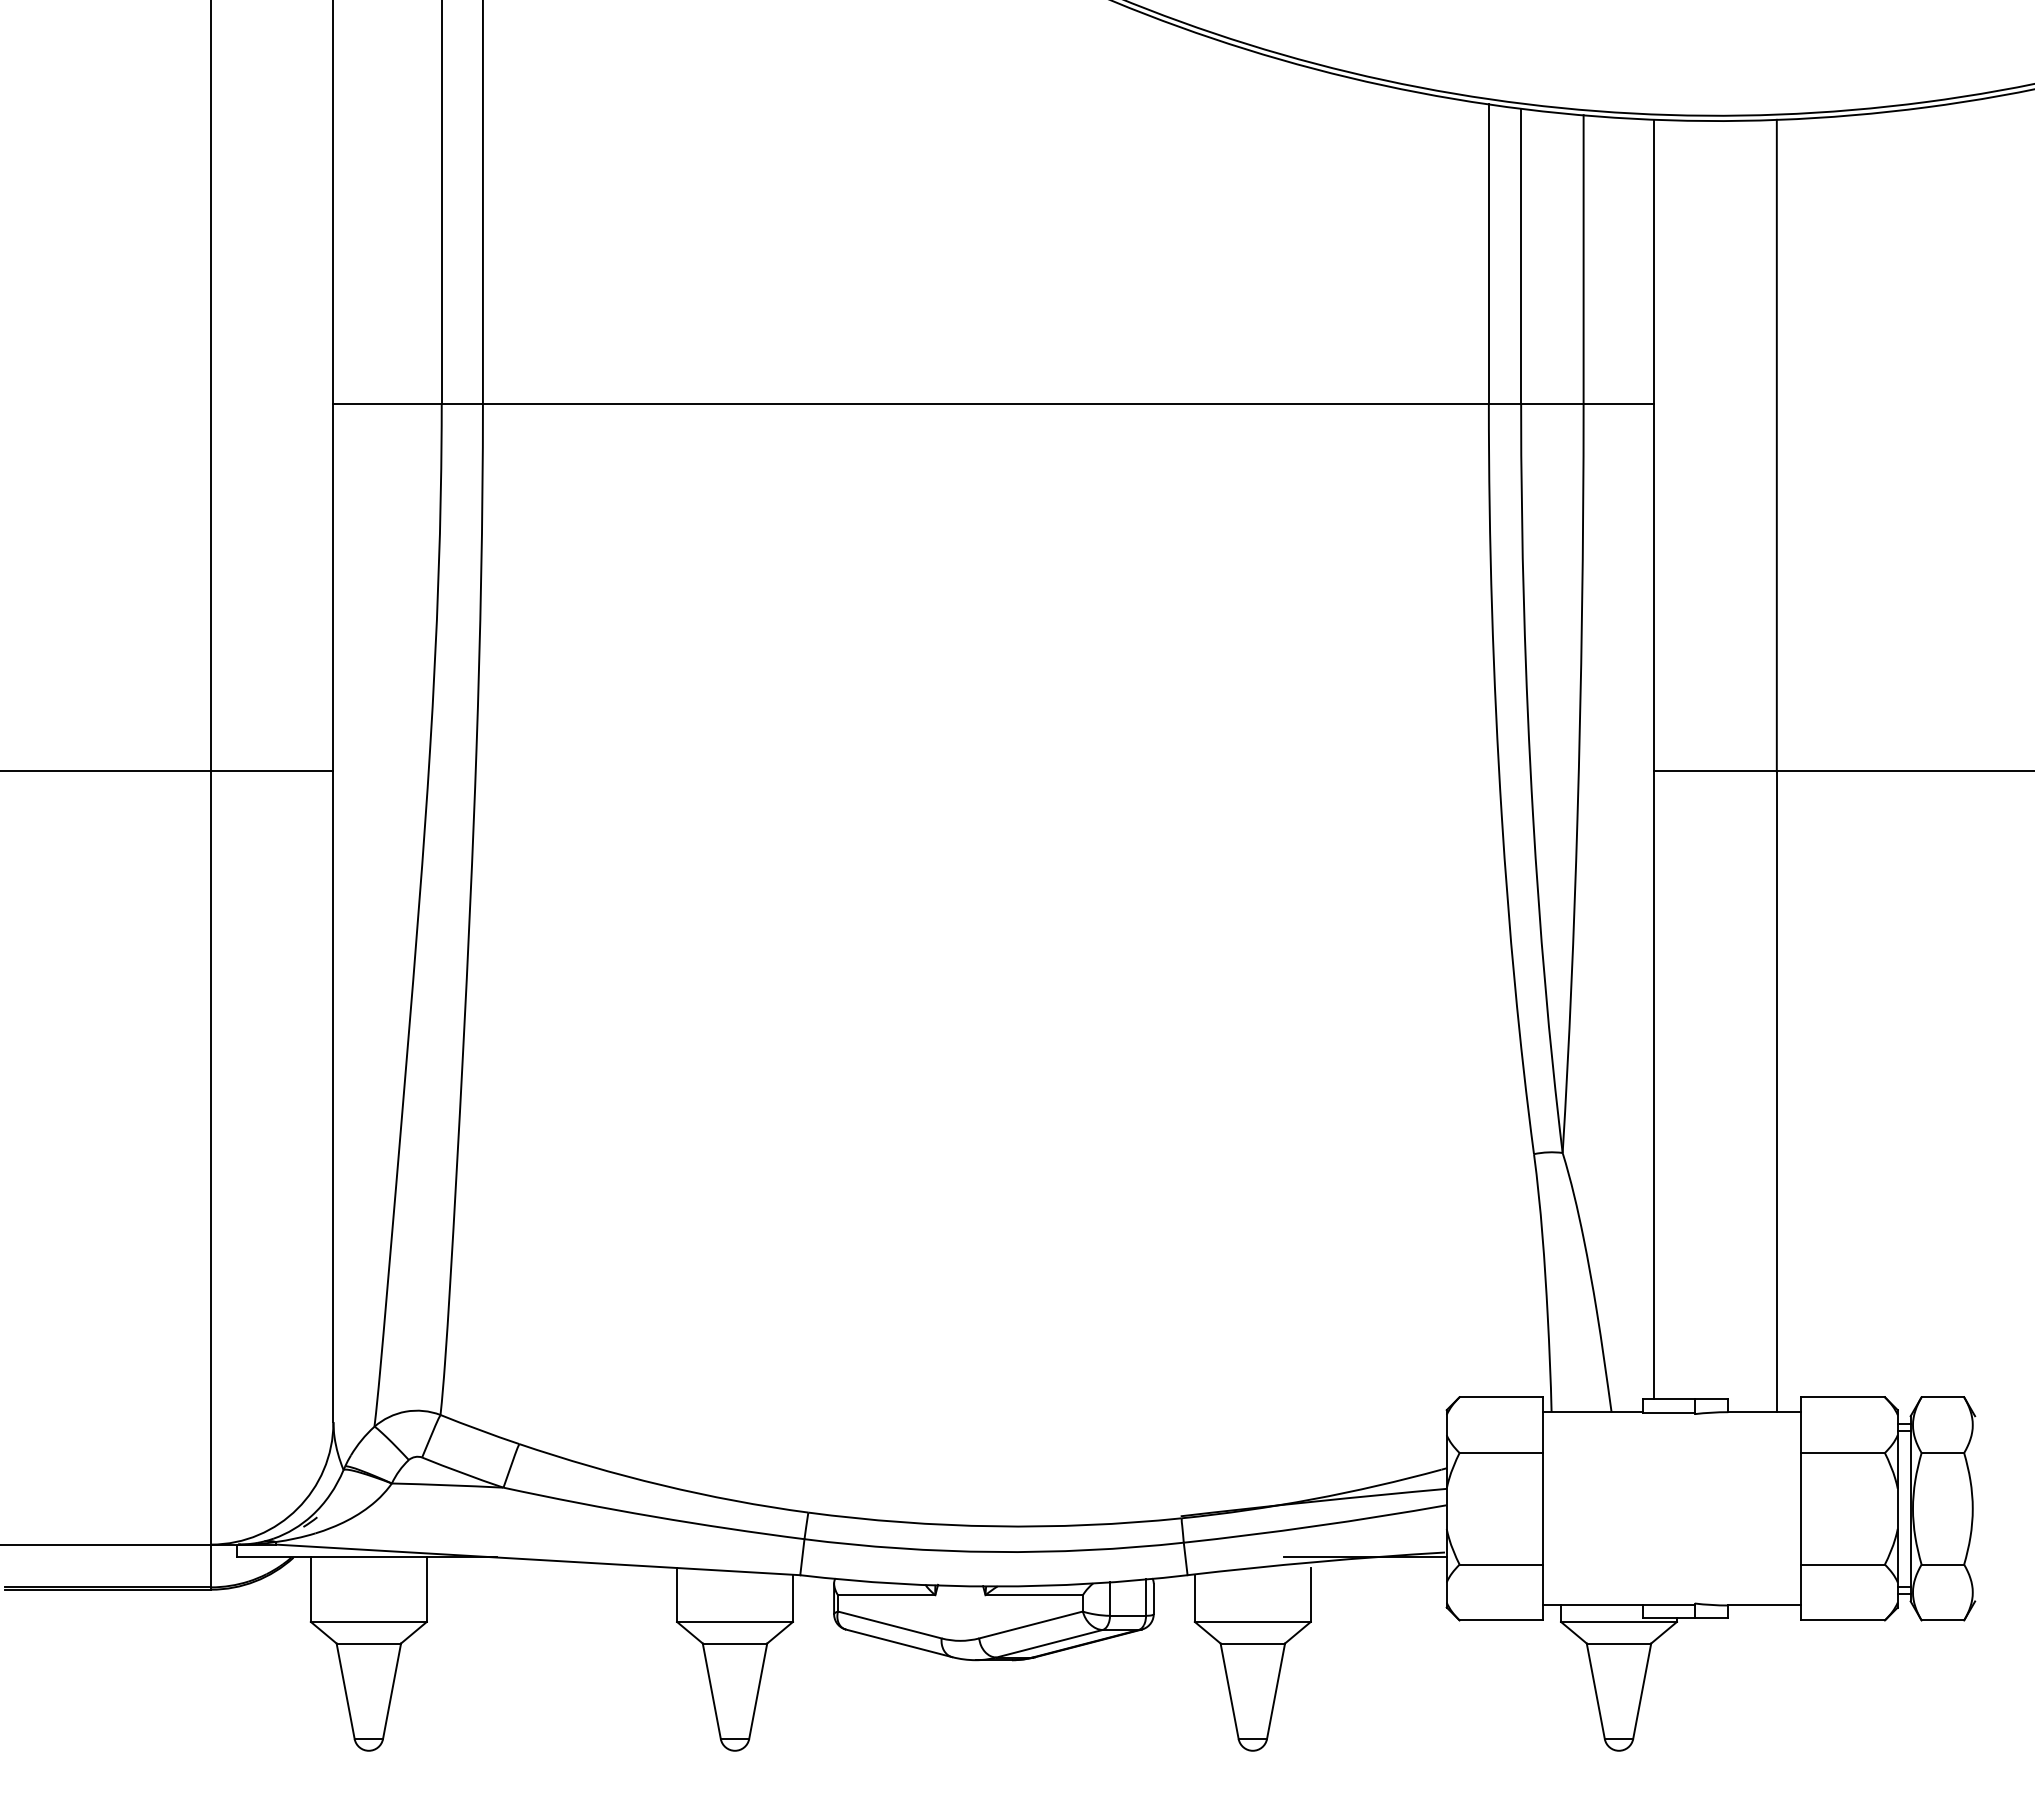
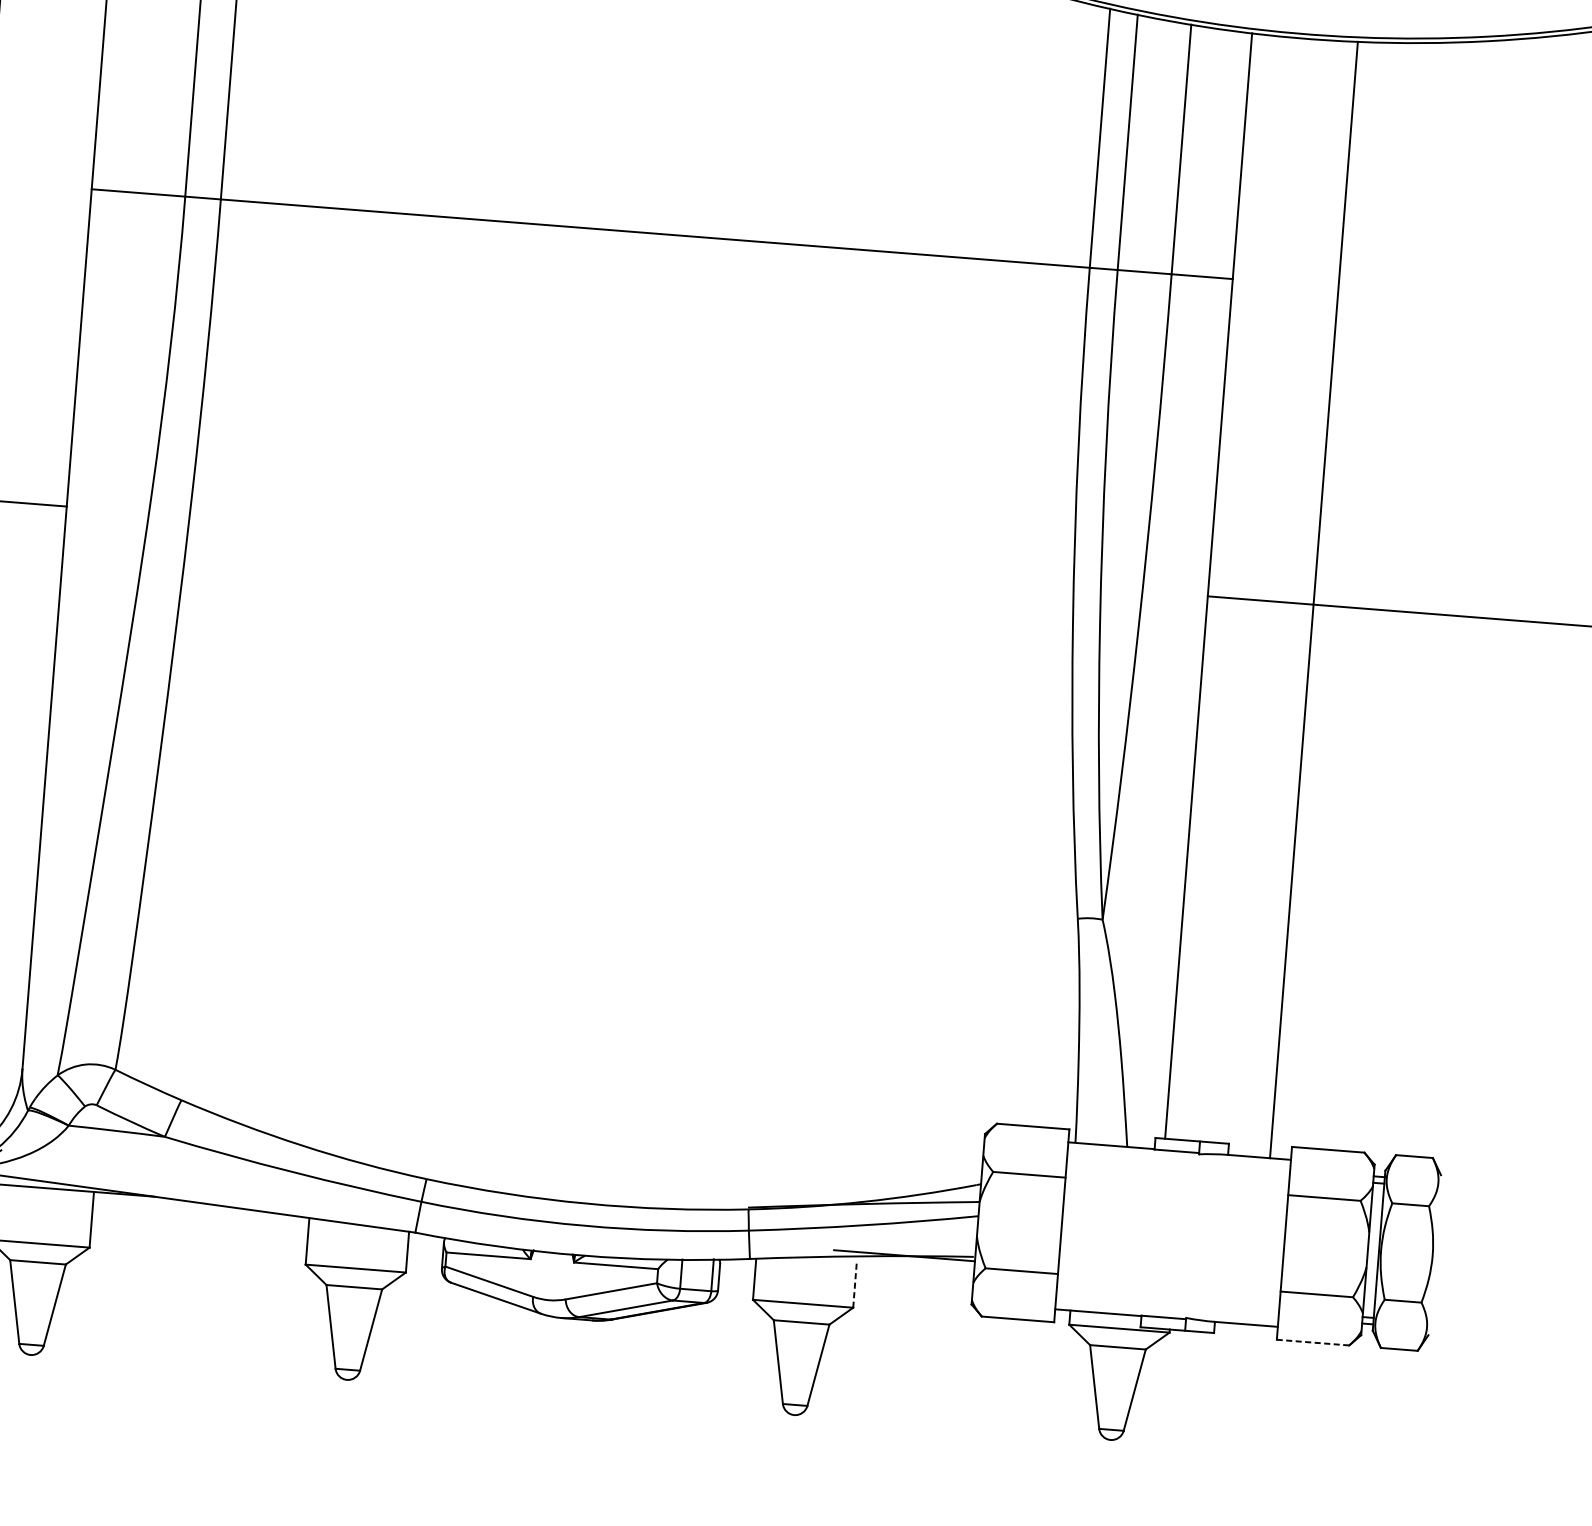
line: (1310, 1594) -> (854, 1284), solid -> dashed
line: (1843, 1620) -> (1313, 1342), solid -> dashed

